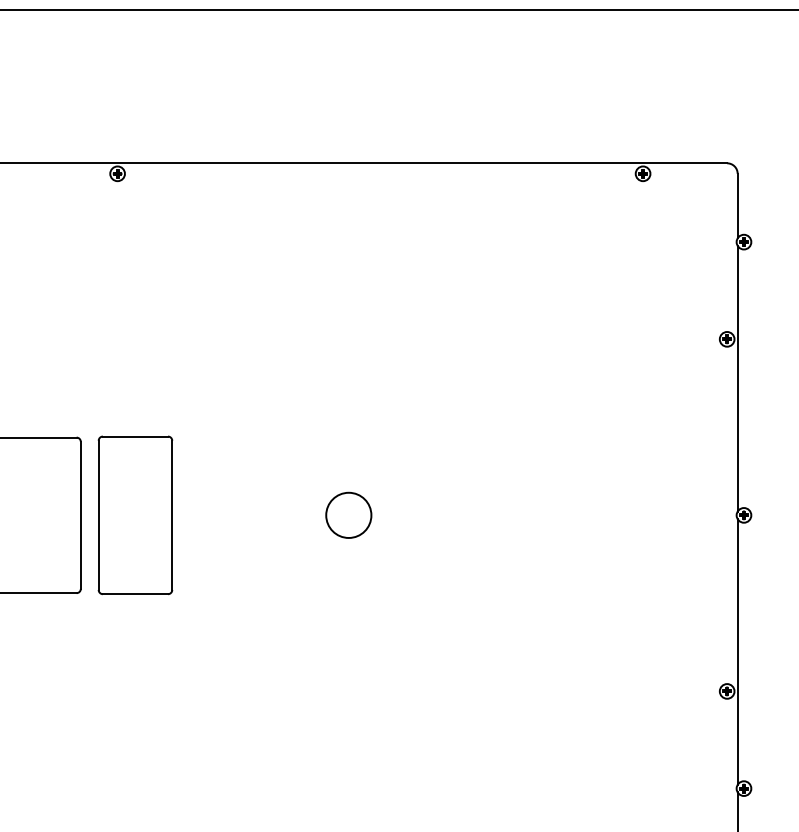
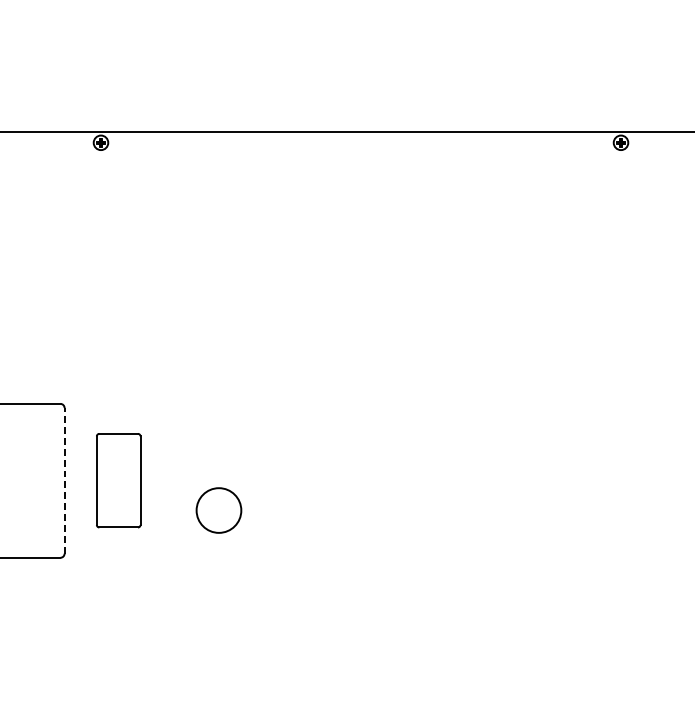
part: (135, 514) -> (118, 479), size x0.6
circle: (348, 514) -> (218, 509), moved
line: (80, 515) -> (64, 480), solid -> dashed

